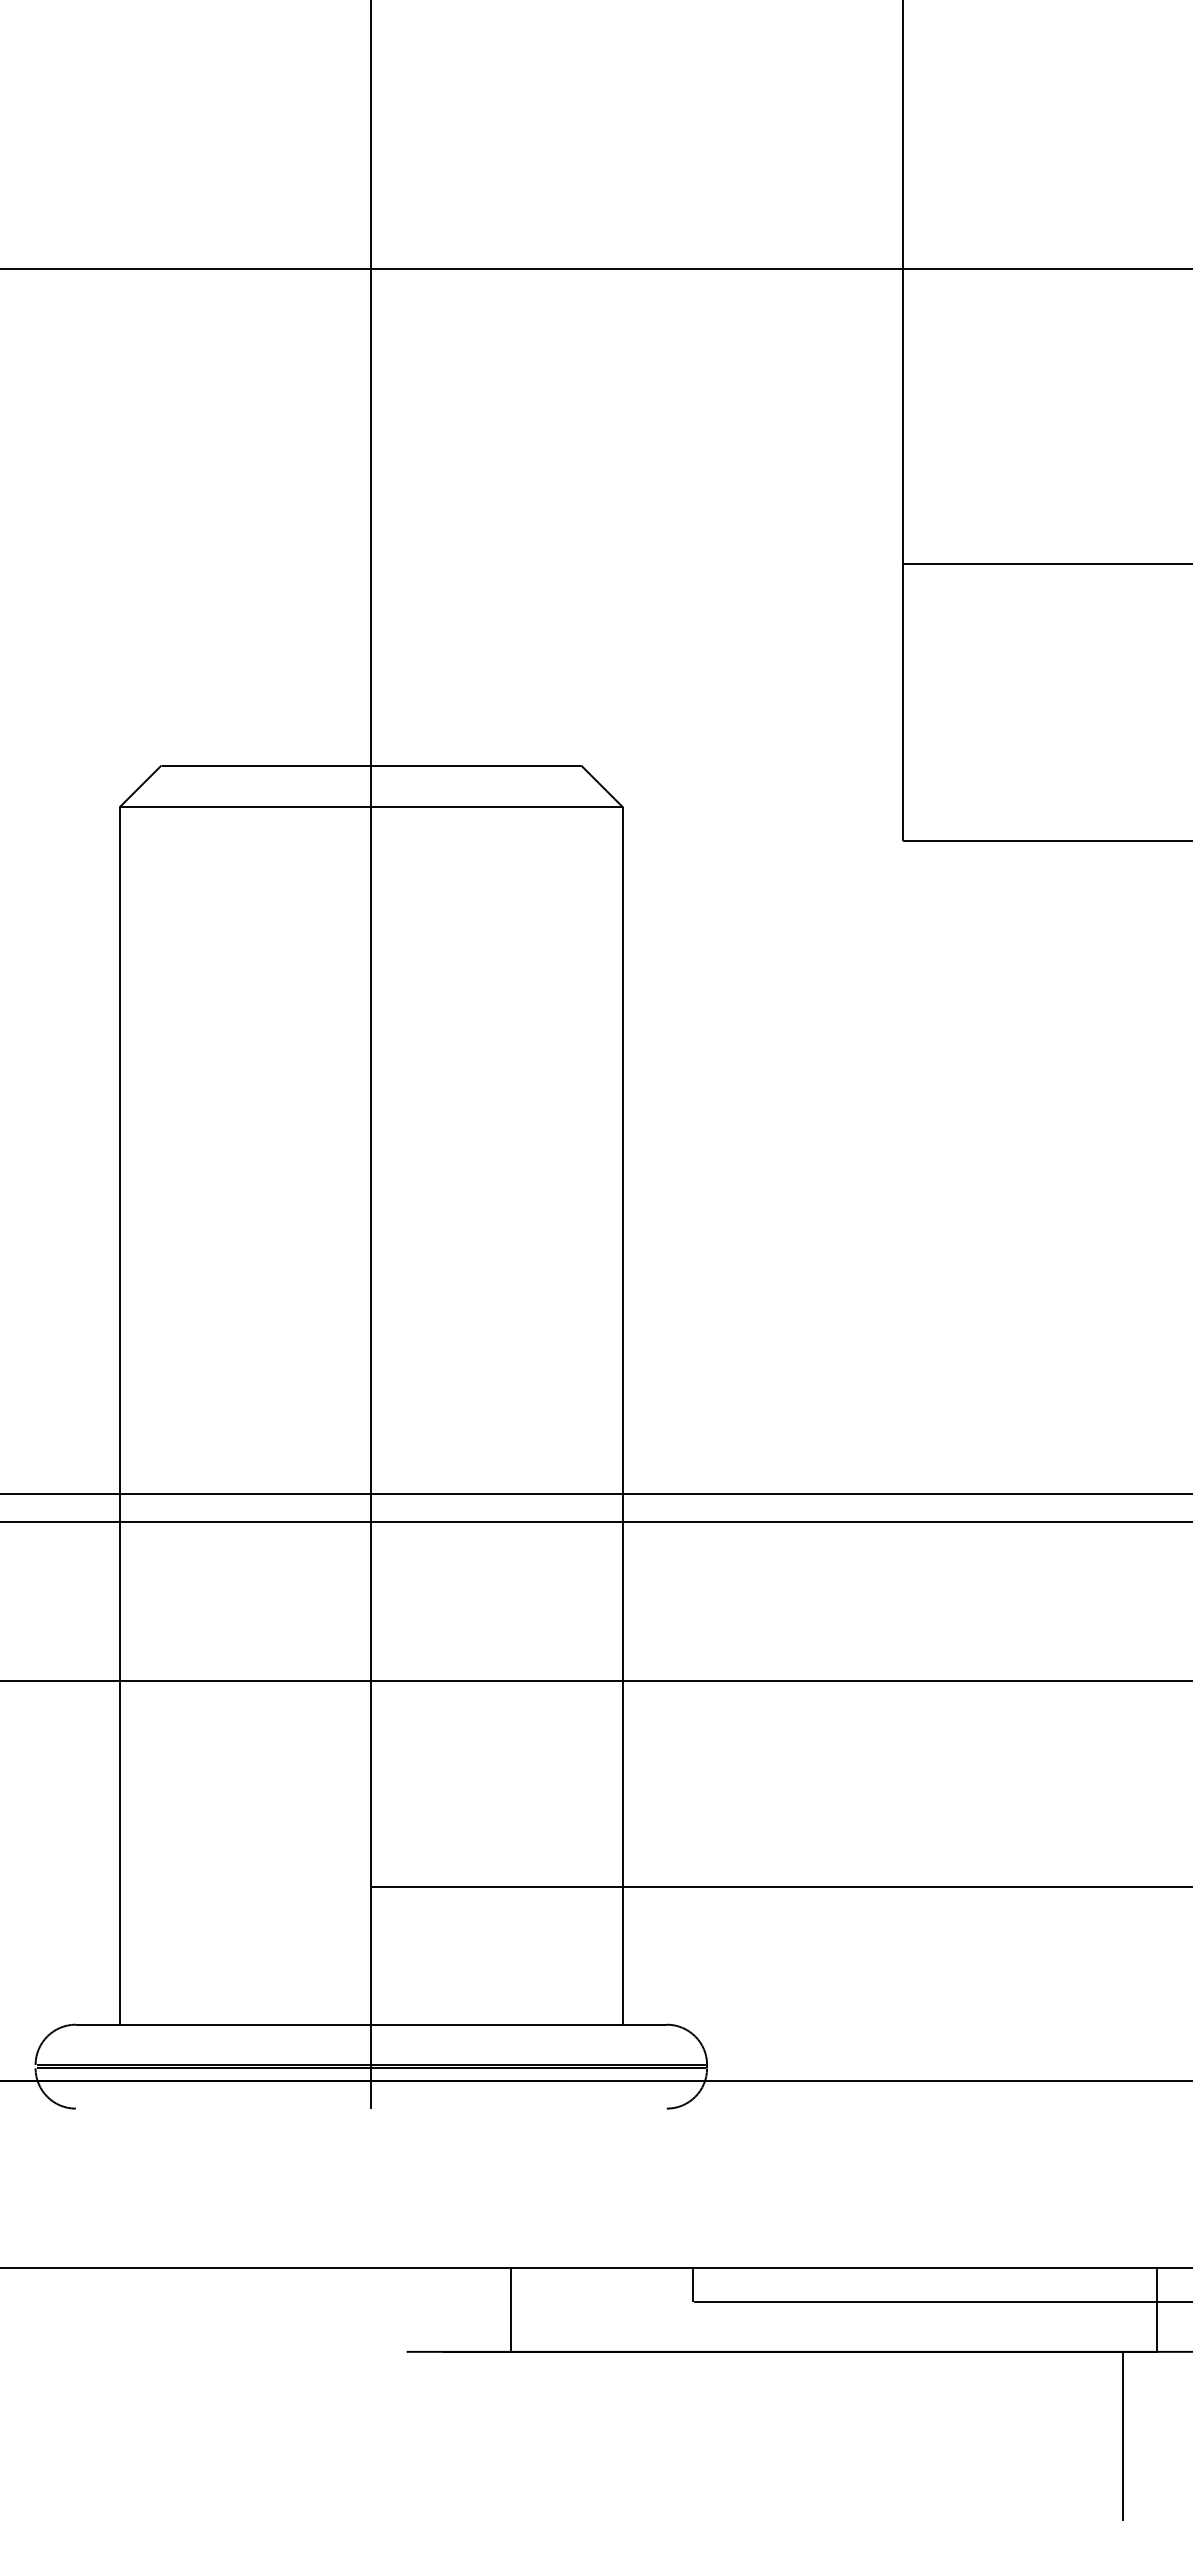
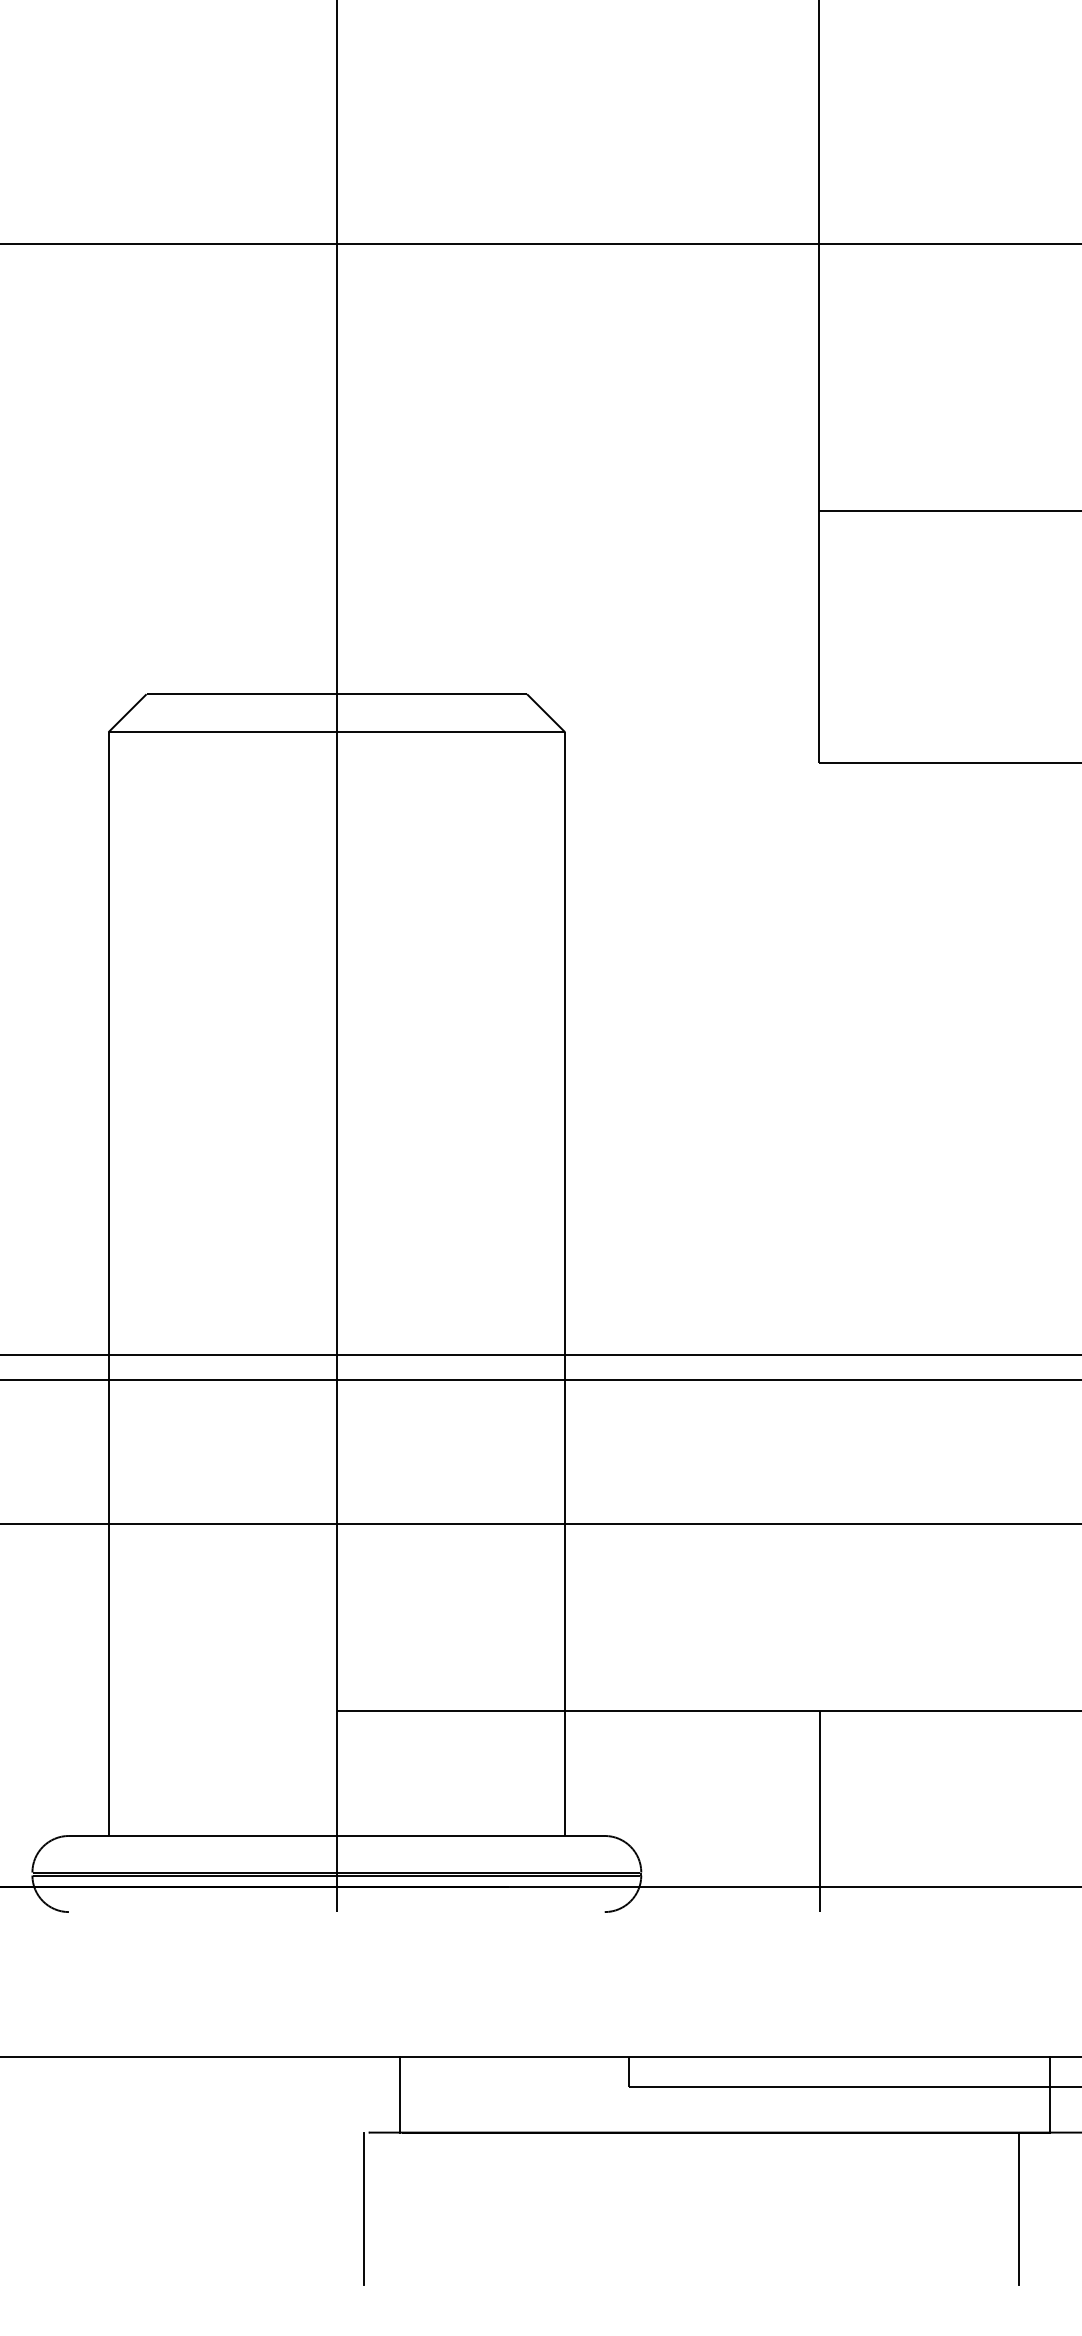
line: (904, 1997) -> (820, 1811), added
line: (510, 2309) -> (400, 2094), moved
line: (401, 2435) -> (364, 2208), added

